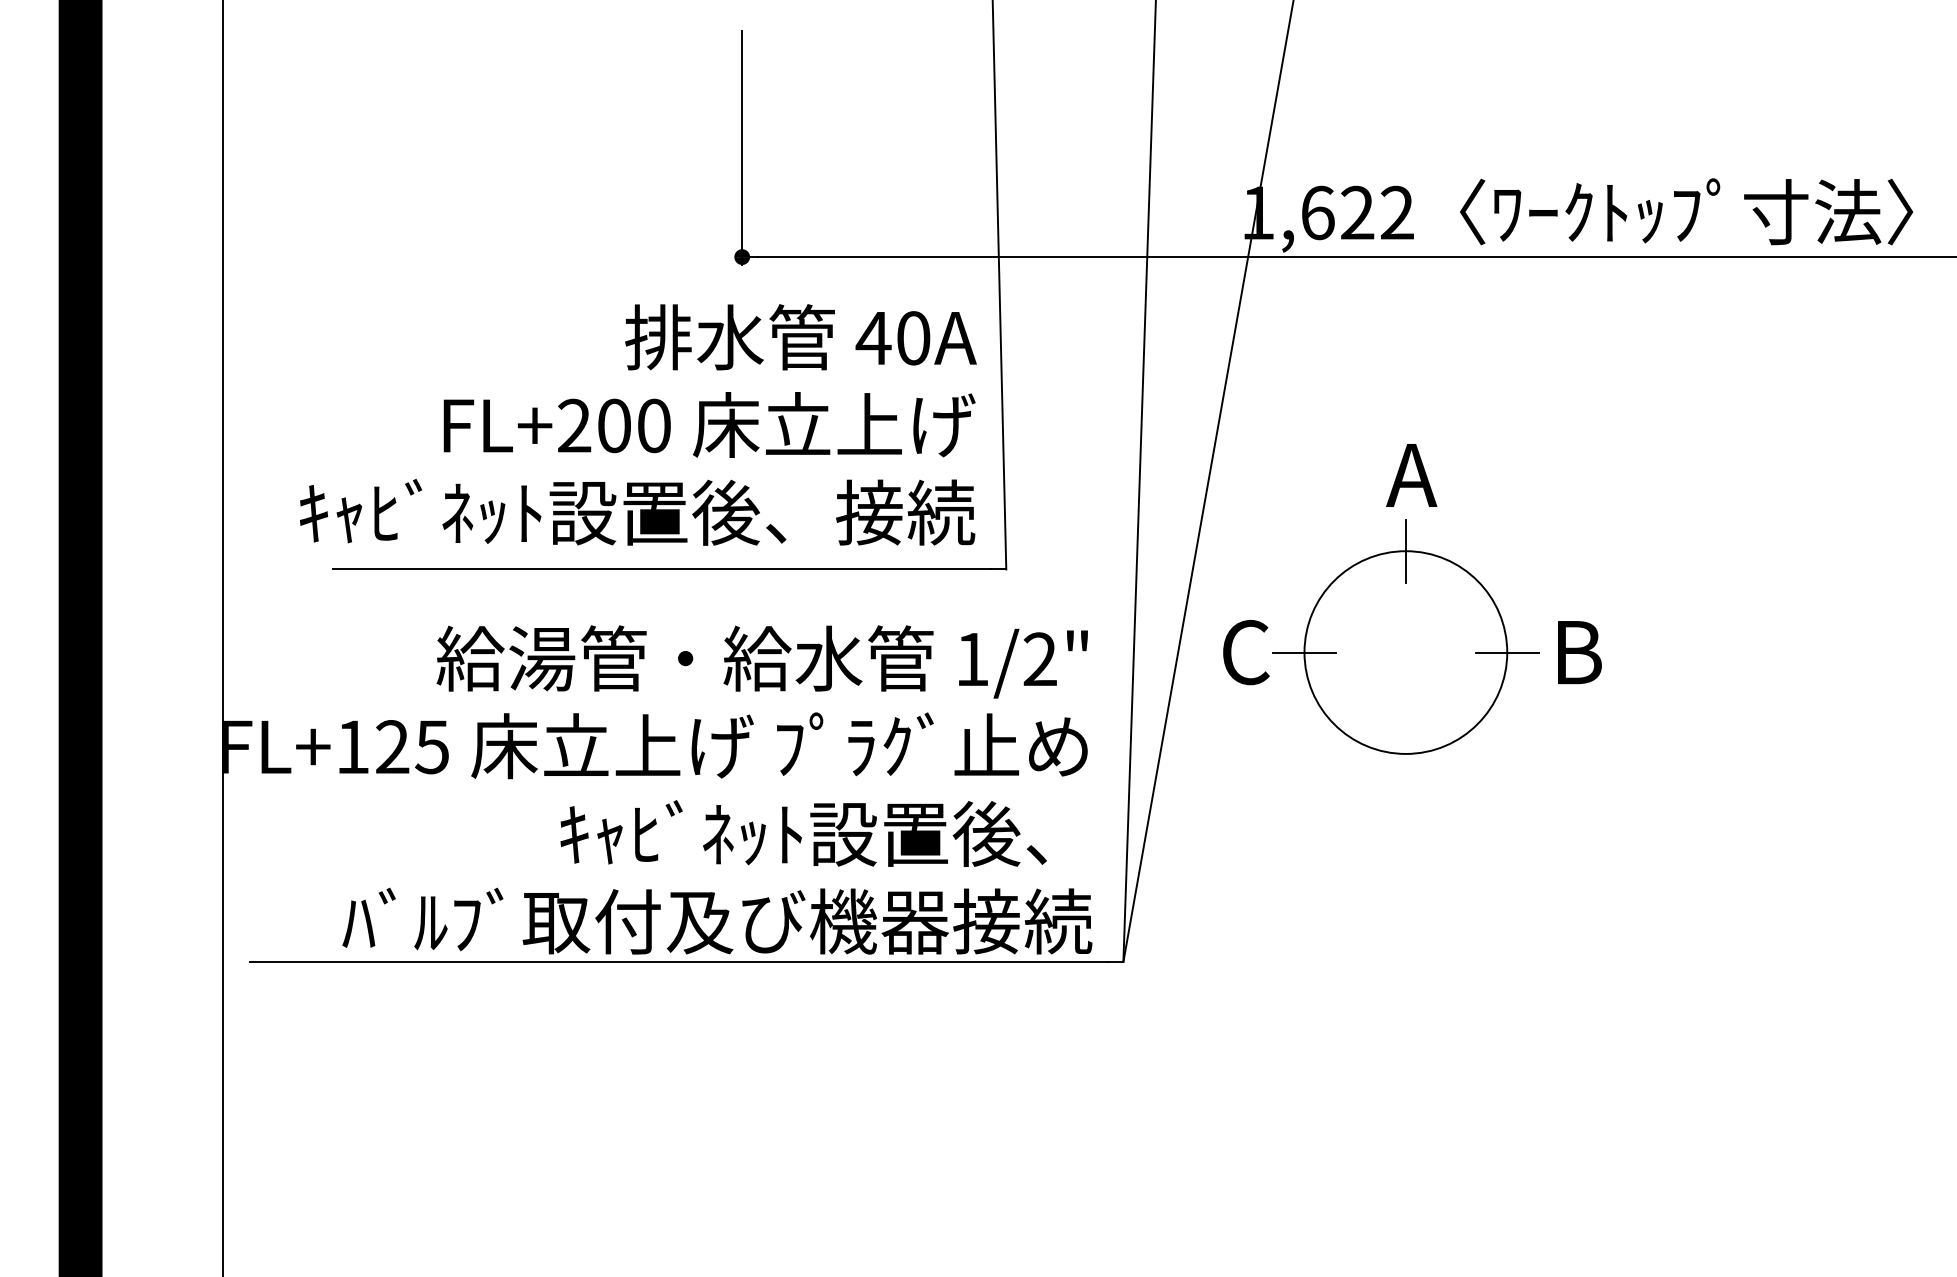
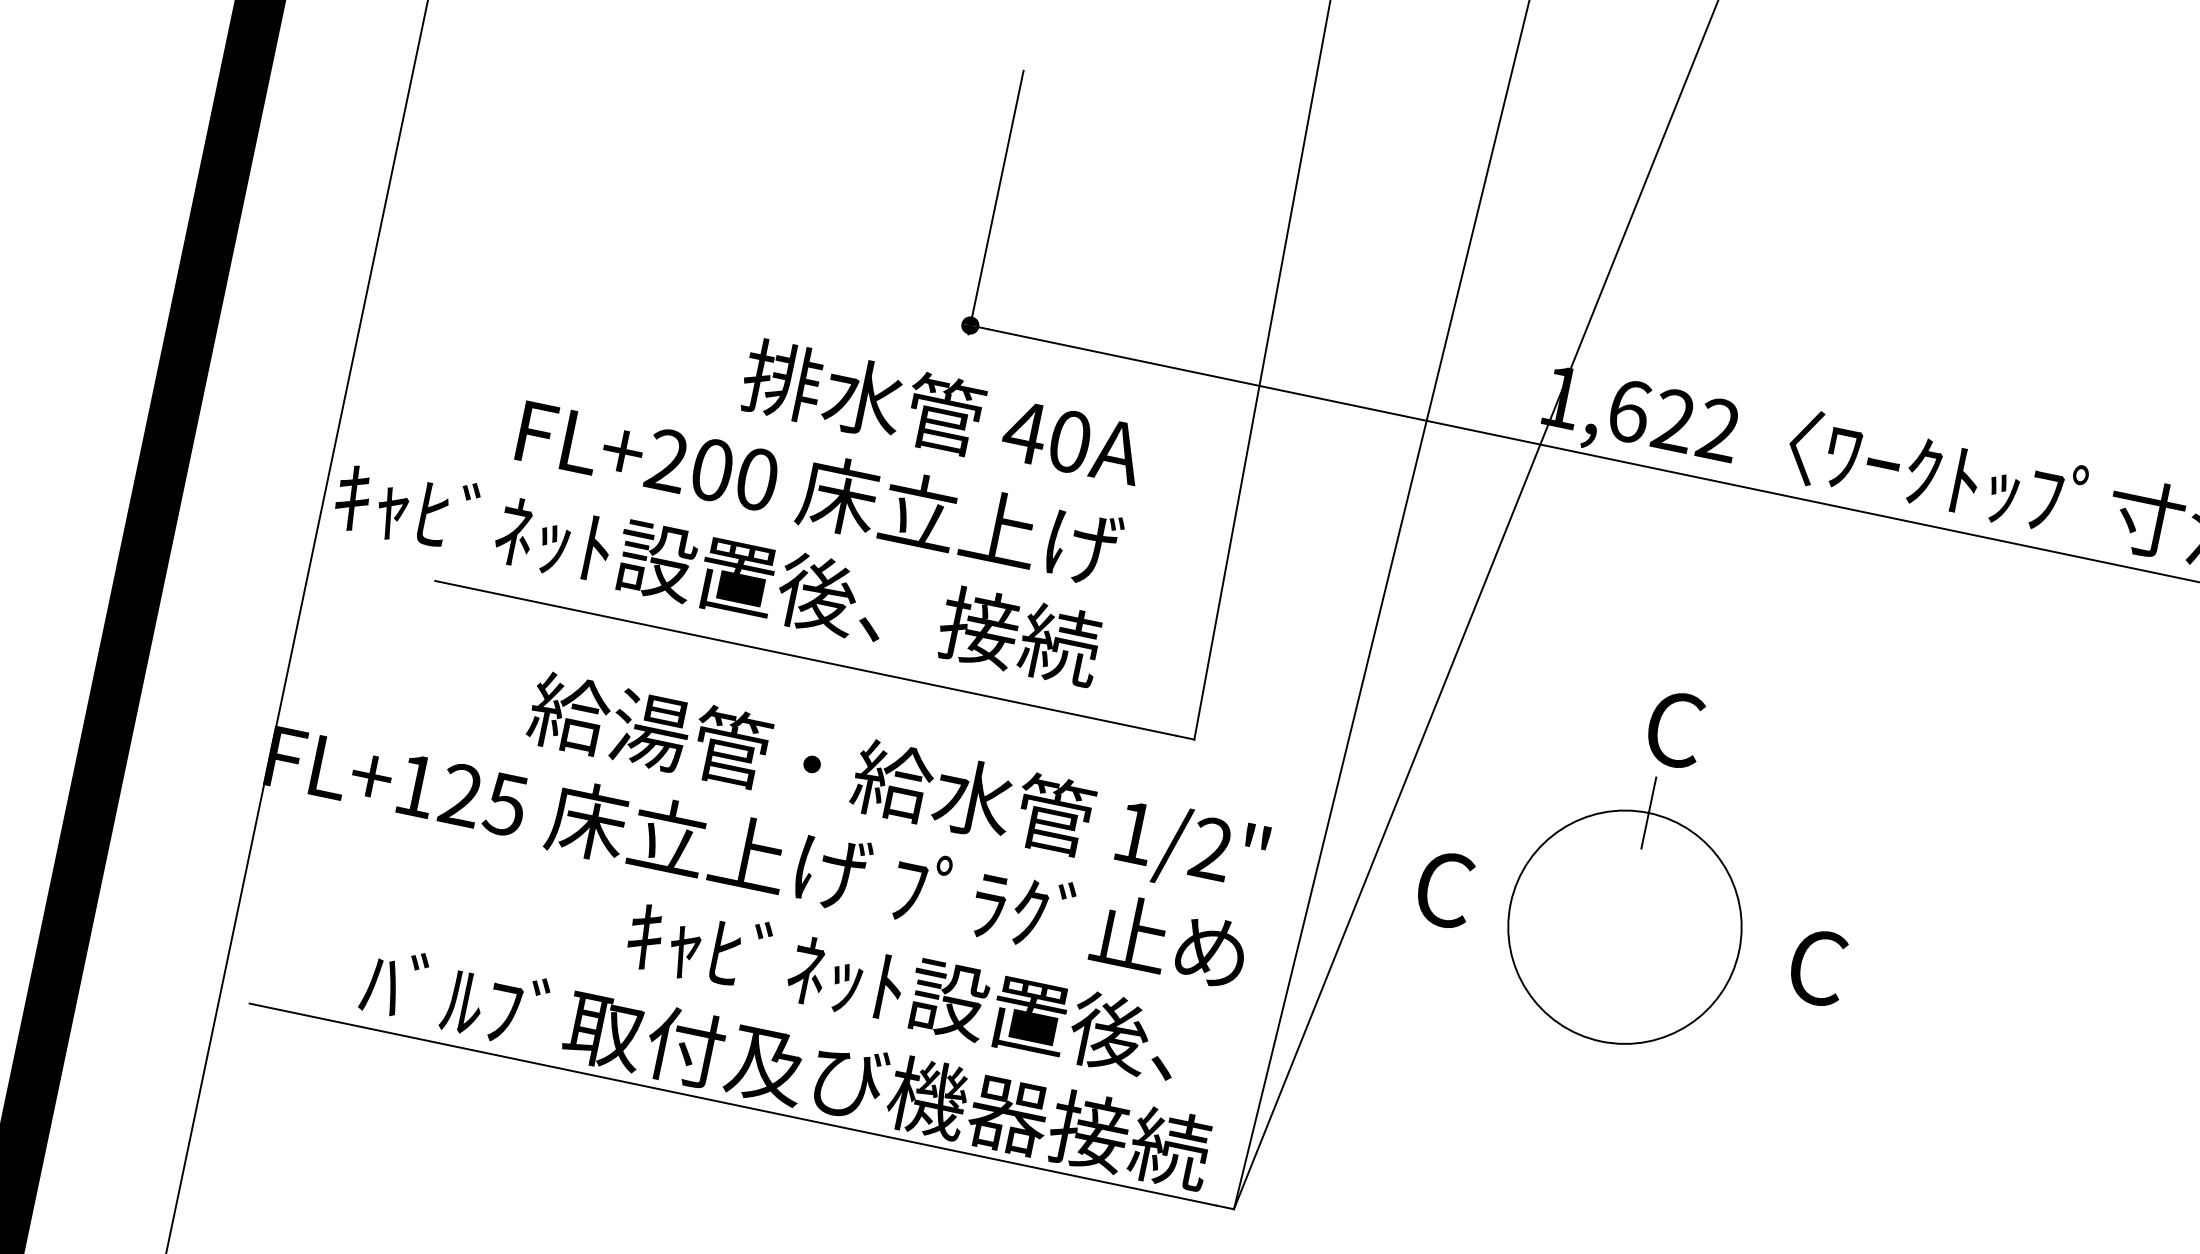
text: (638, 424) -> (739, 474), moved
text: (1411, 475) -> (1672, 729), A -> C
line: (1304, 652) -> (1510, 903), removed
line: (1506, 652) -> (1738, 950), removed
text: (1577, 652) -> (1818, 967), B -> C

